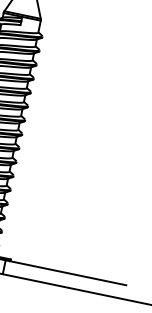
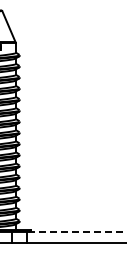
line: (65, 272) -> (74, 231), solid -> dashed

